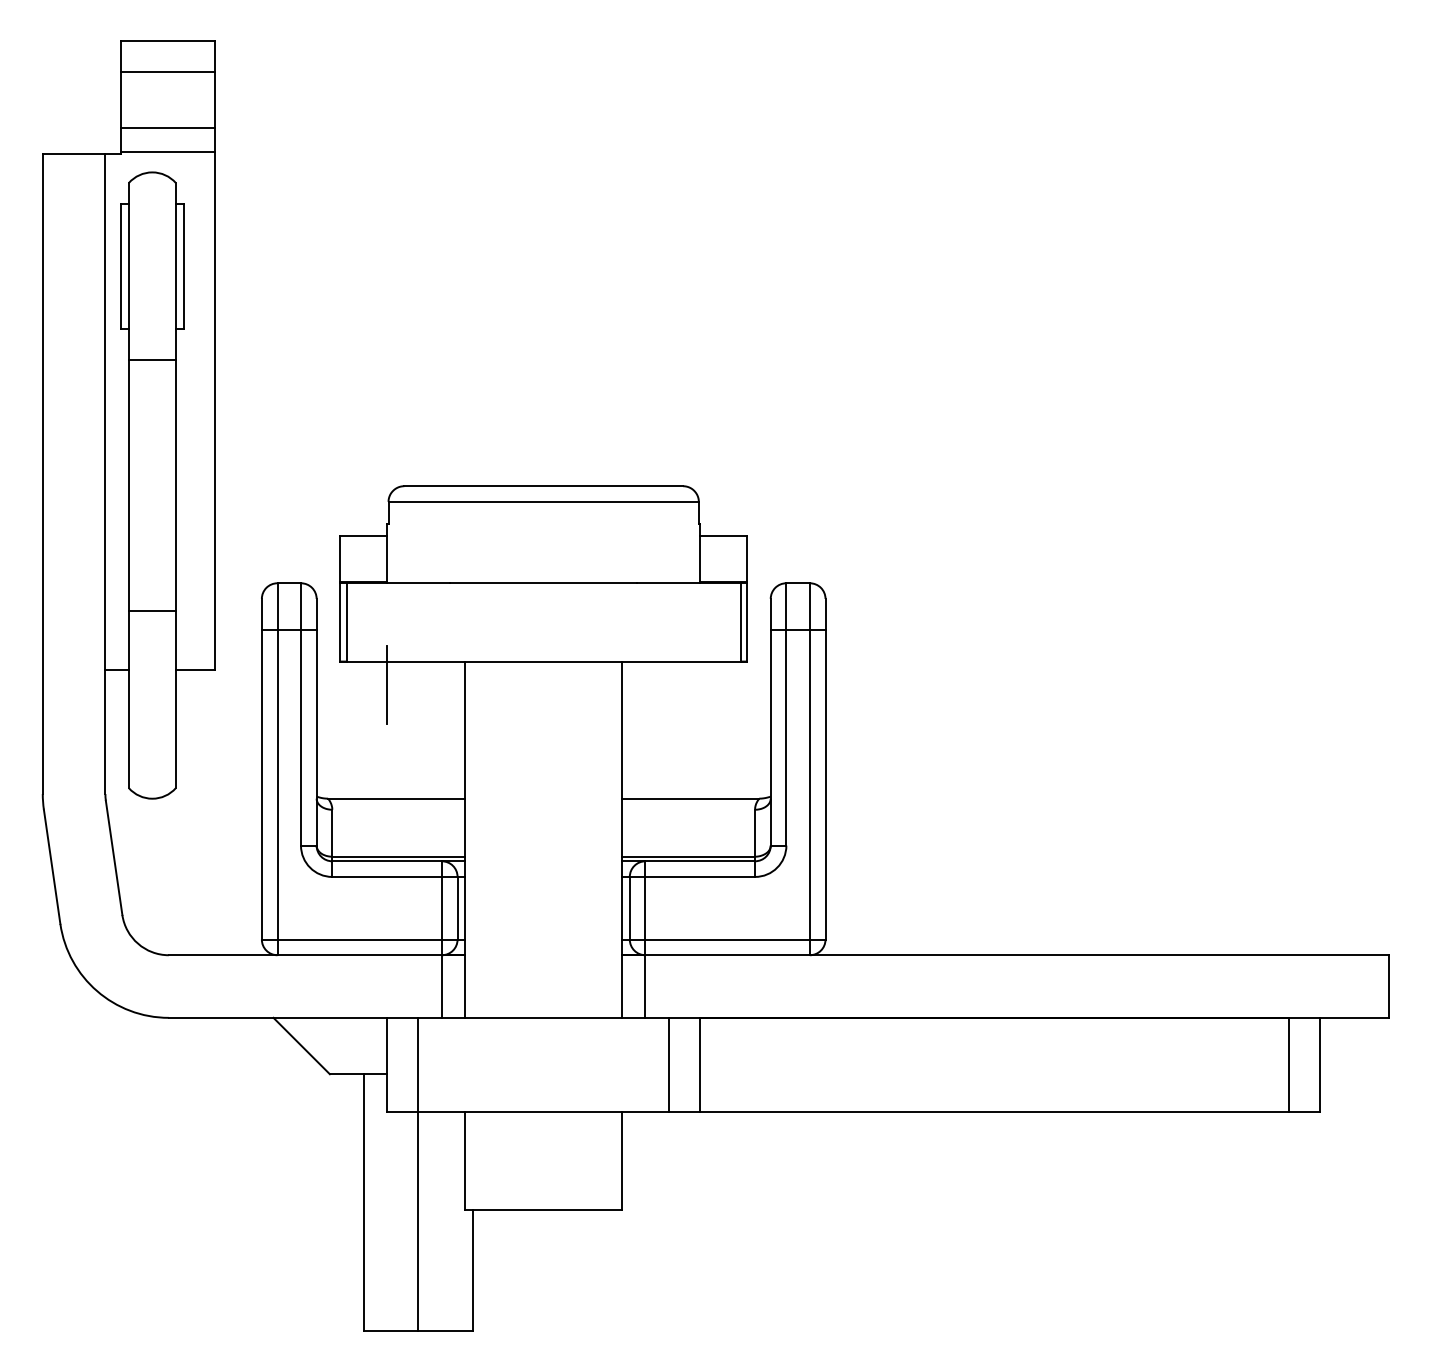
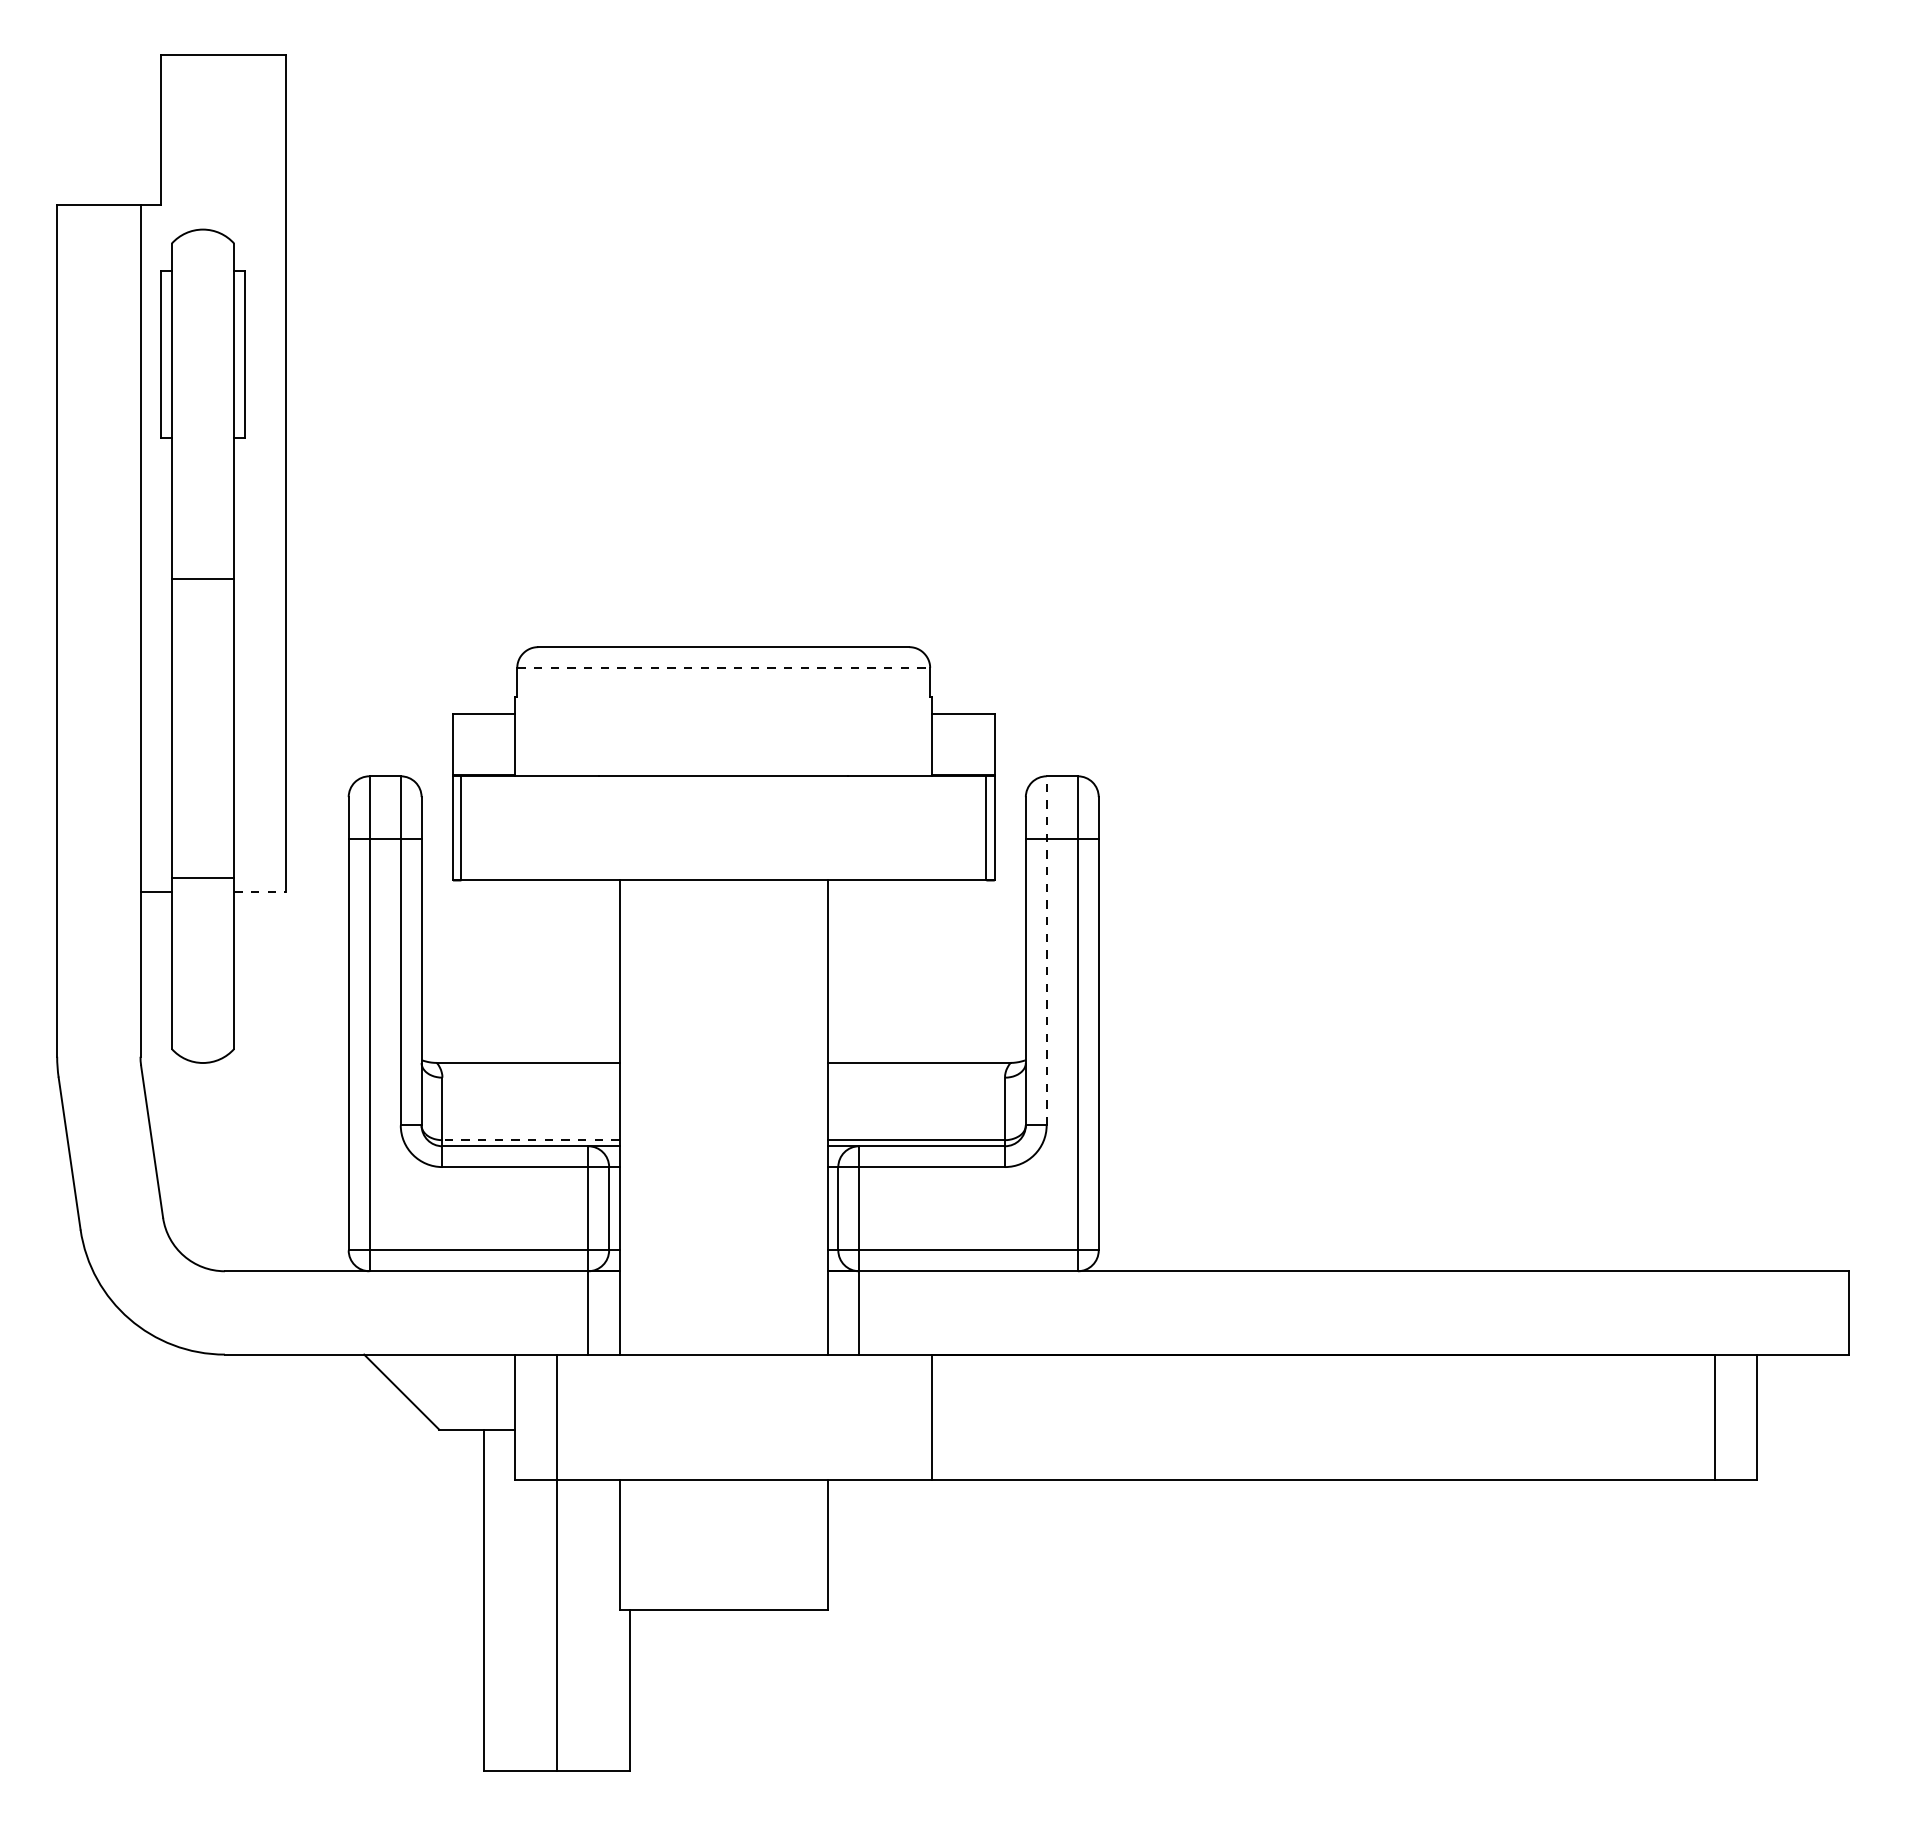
line: (167, 72) -> (223, 96), removed
line: (167, 128) -> (223, 170), removed
line: (167, 152) -> (223, 202), removed
line: (151, 360) -> (202, 578), moved
line: (544, 501) -> (724, 667), solid -> dashed
line: (151, 610) -> (202, 877), moved
line: (195, 670) -> (260, 892), solid -> dashed
line: (387, 684) -> (515, 911), removed
line: (786, 714) -> (1046, 950), solid -> dashed
line: (399, 856) -> (531, 1140), solid -> dashed
line: (669, 1064) -> (890, 1416), removed

